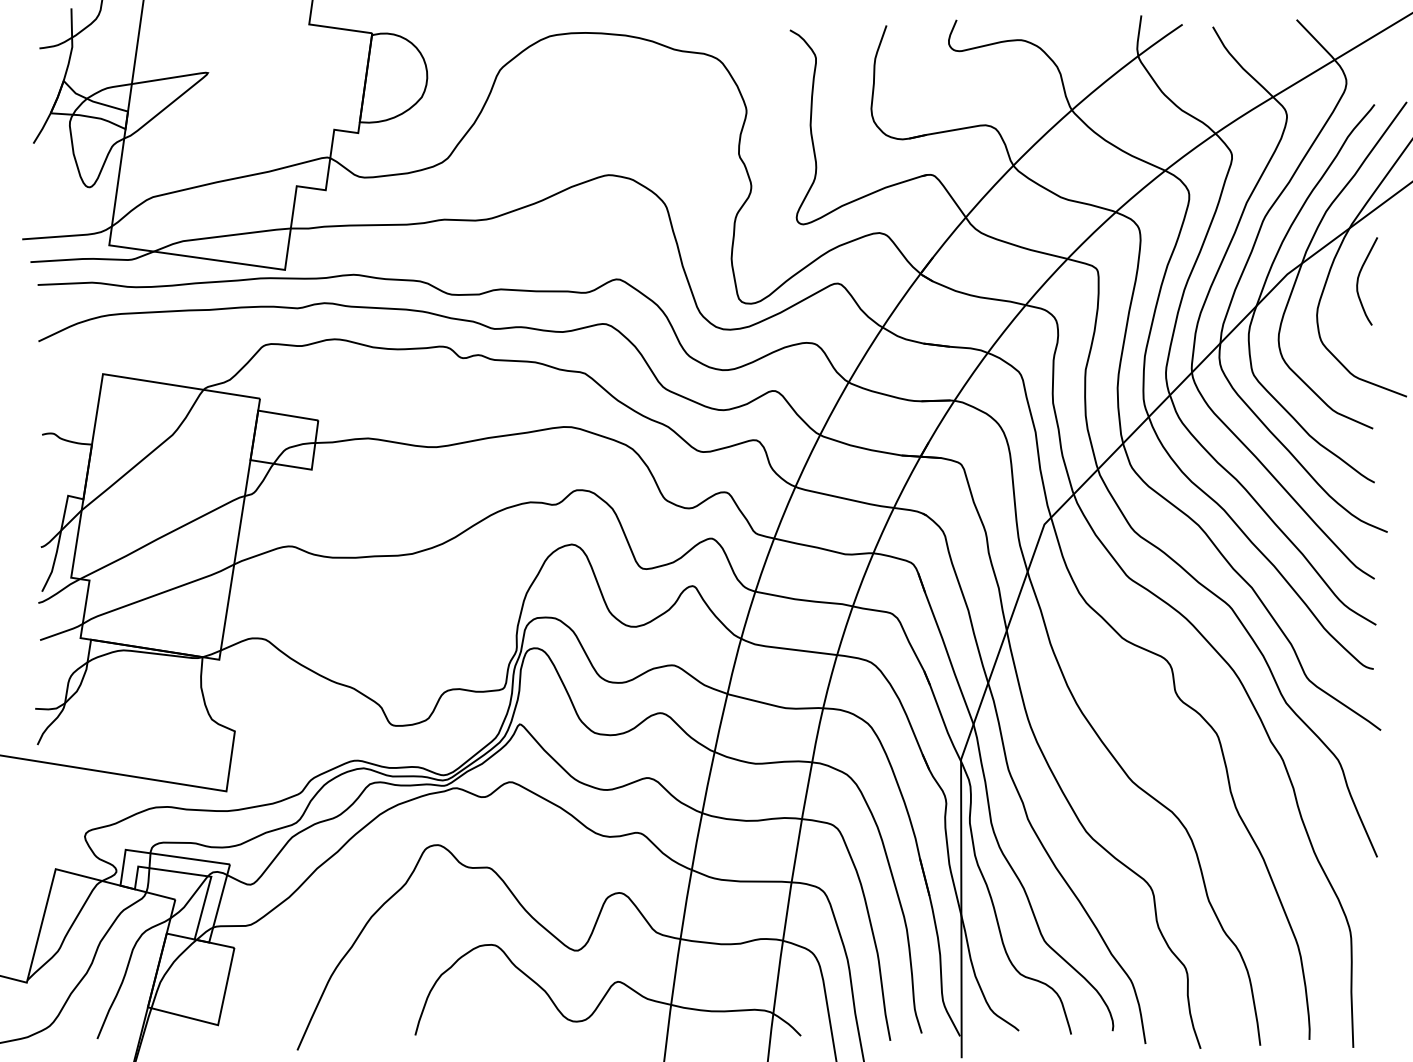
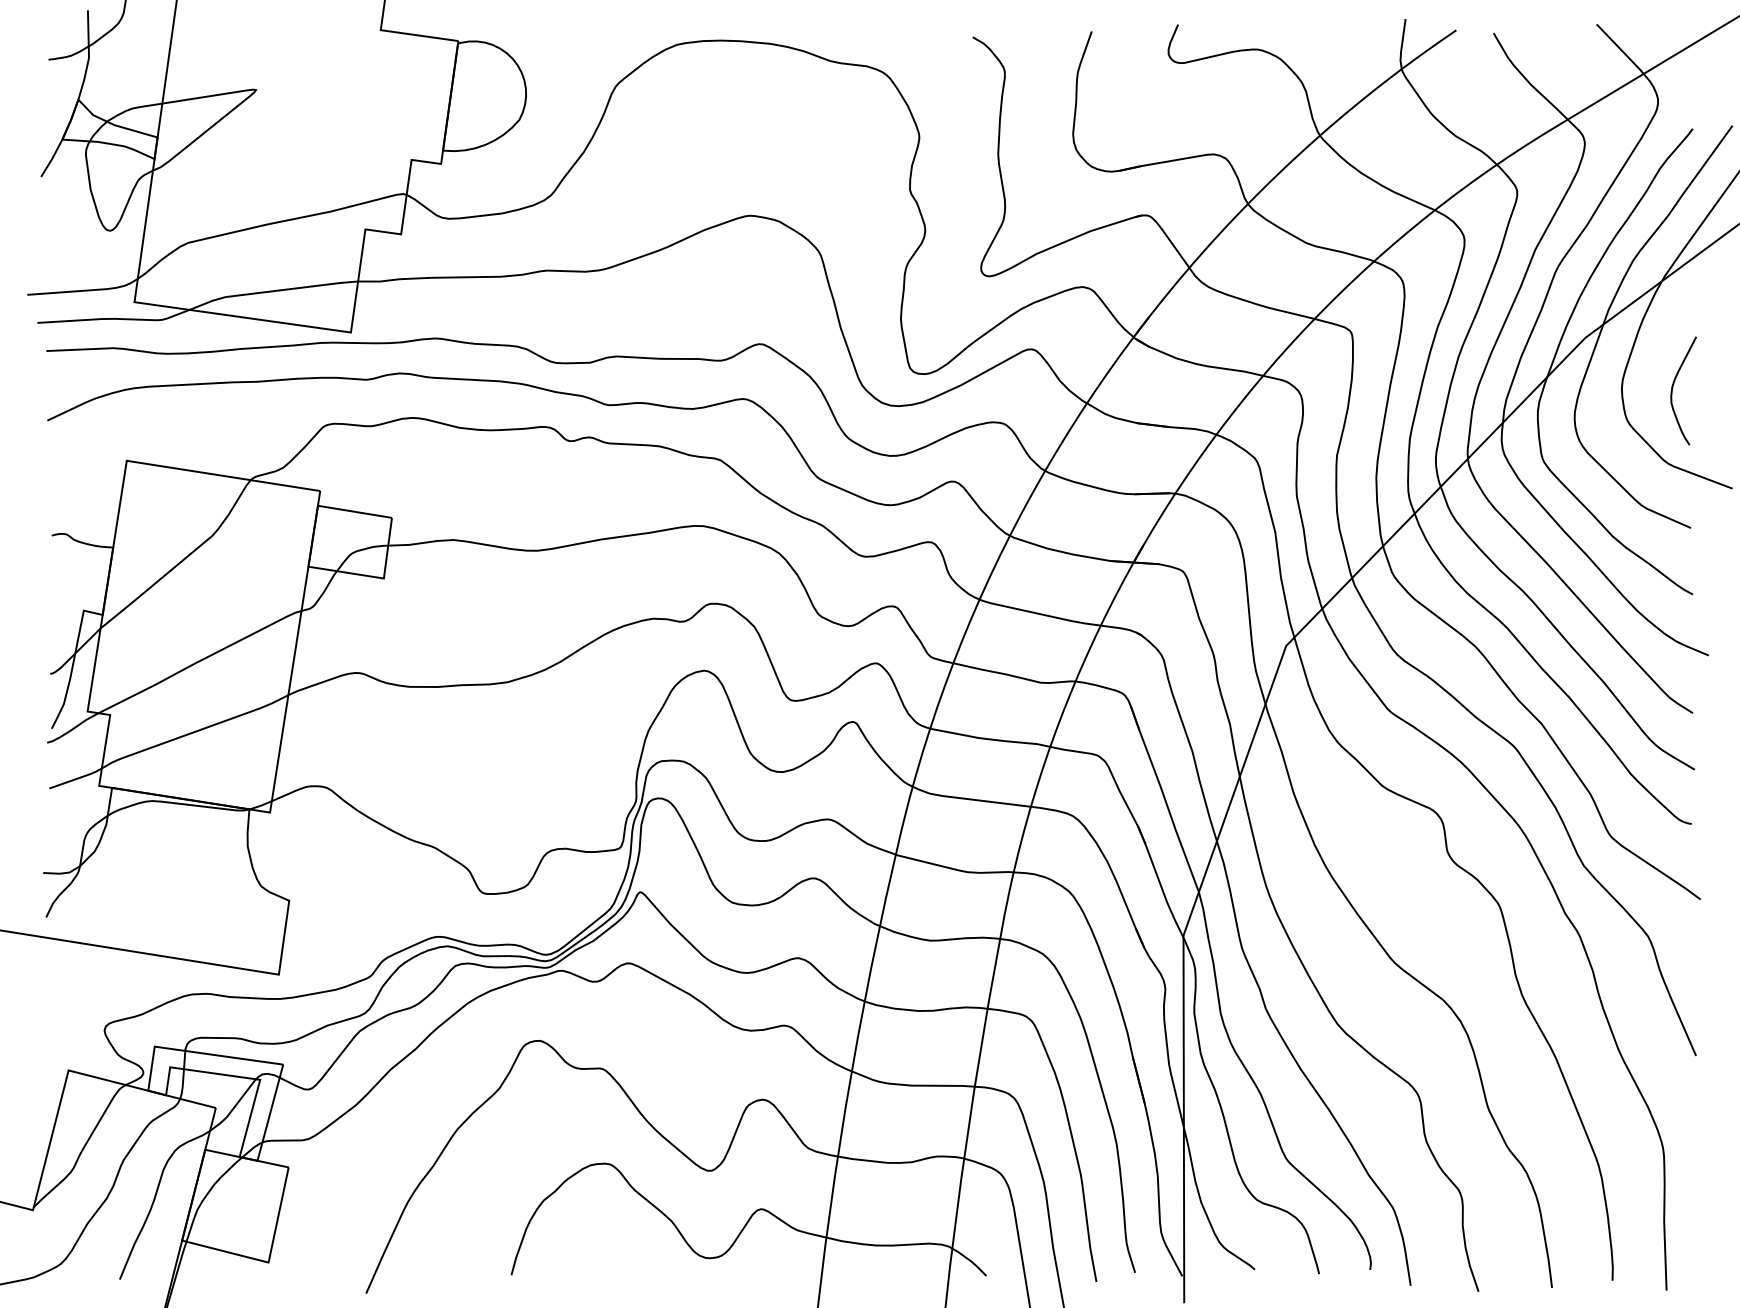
curve: (1358, 281) -> (1672, 391), moved

